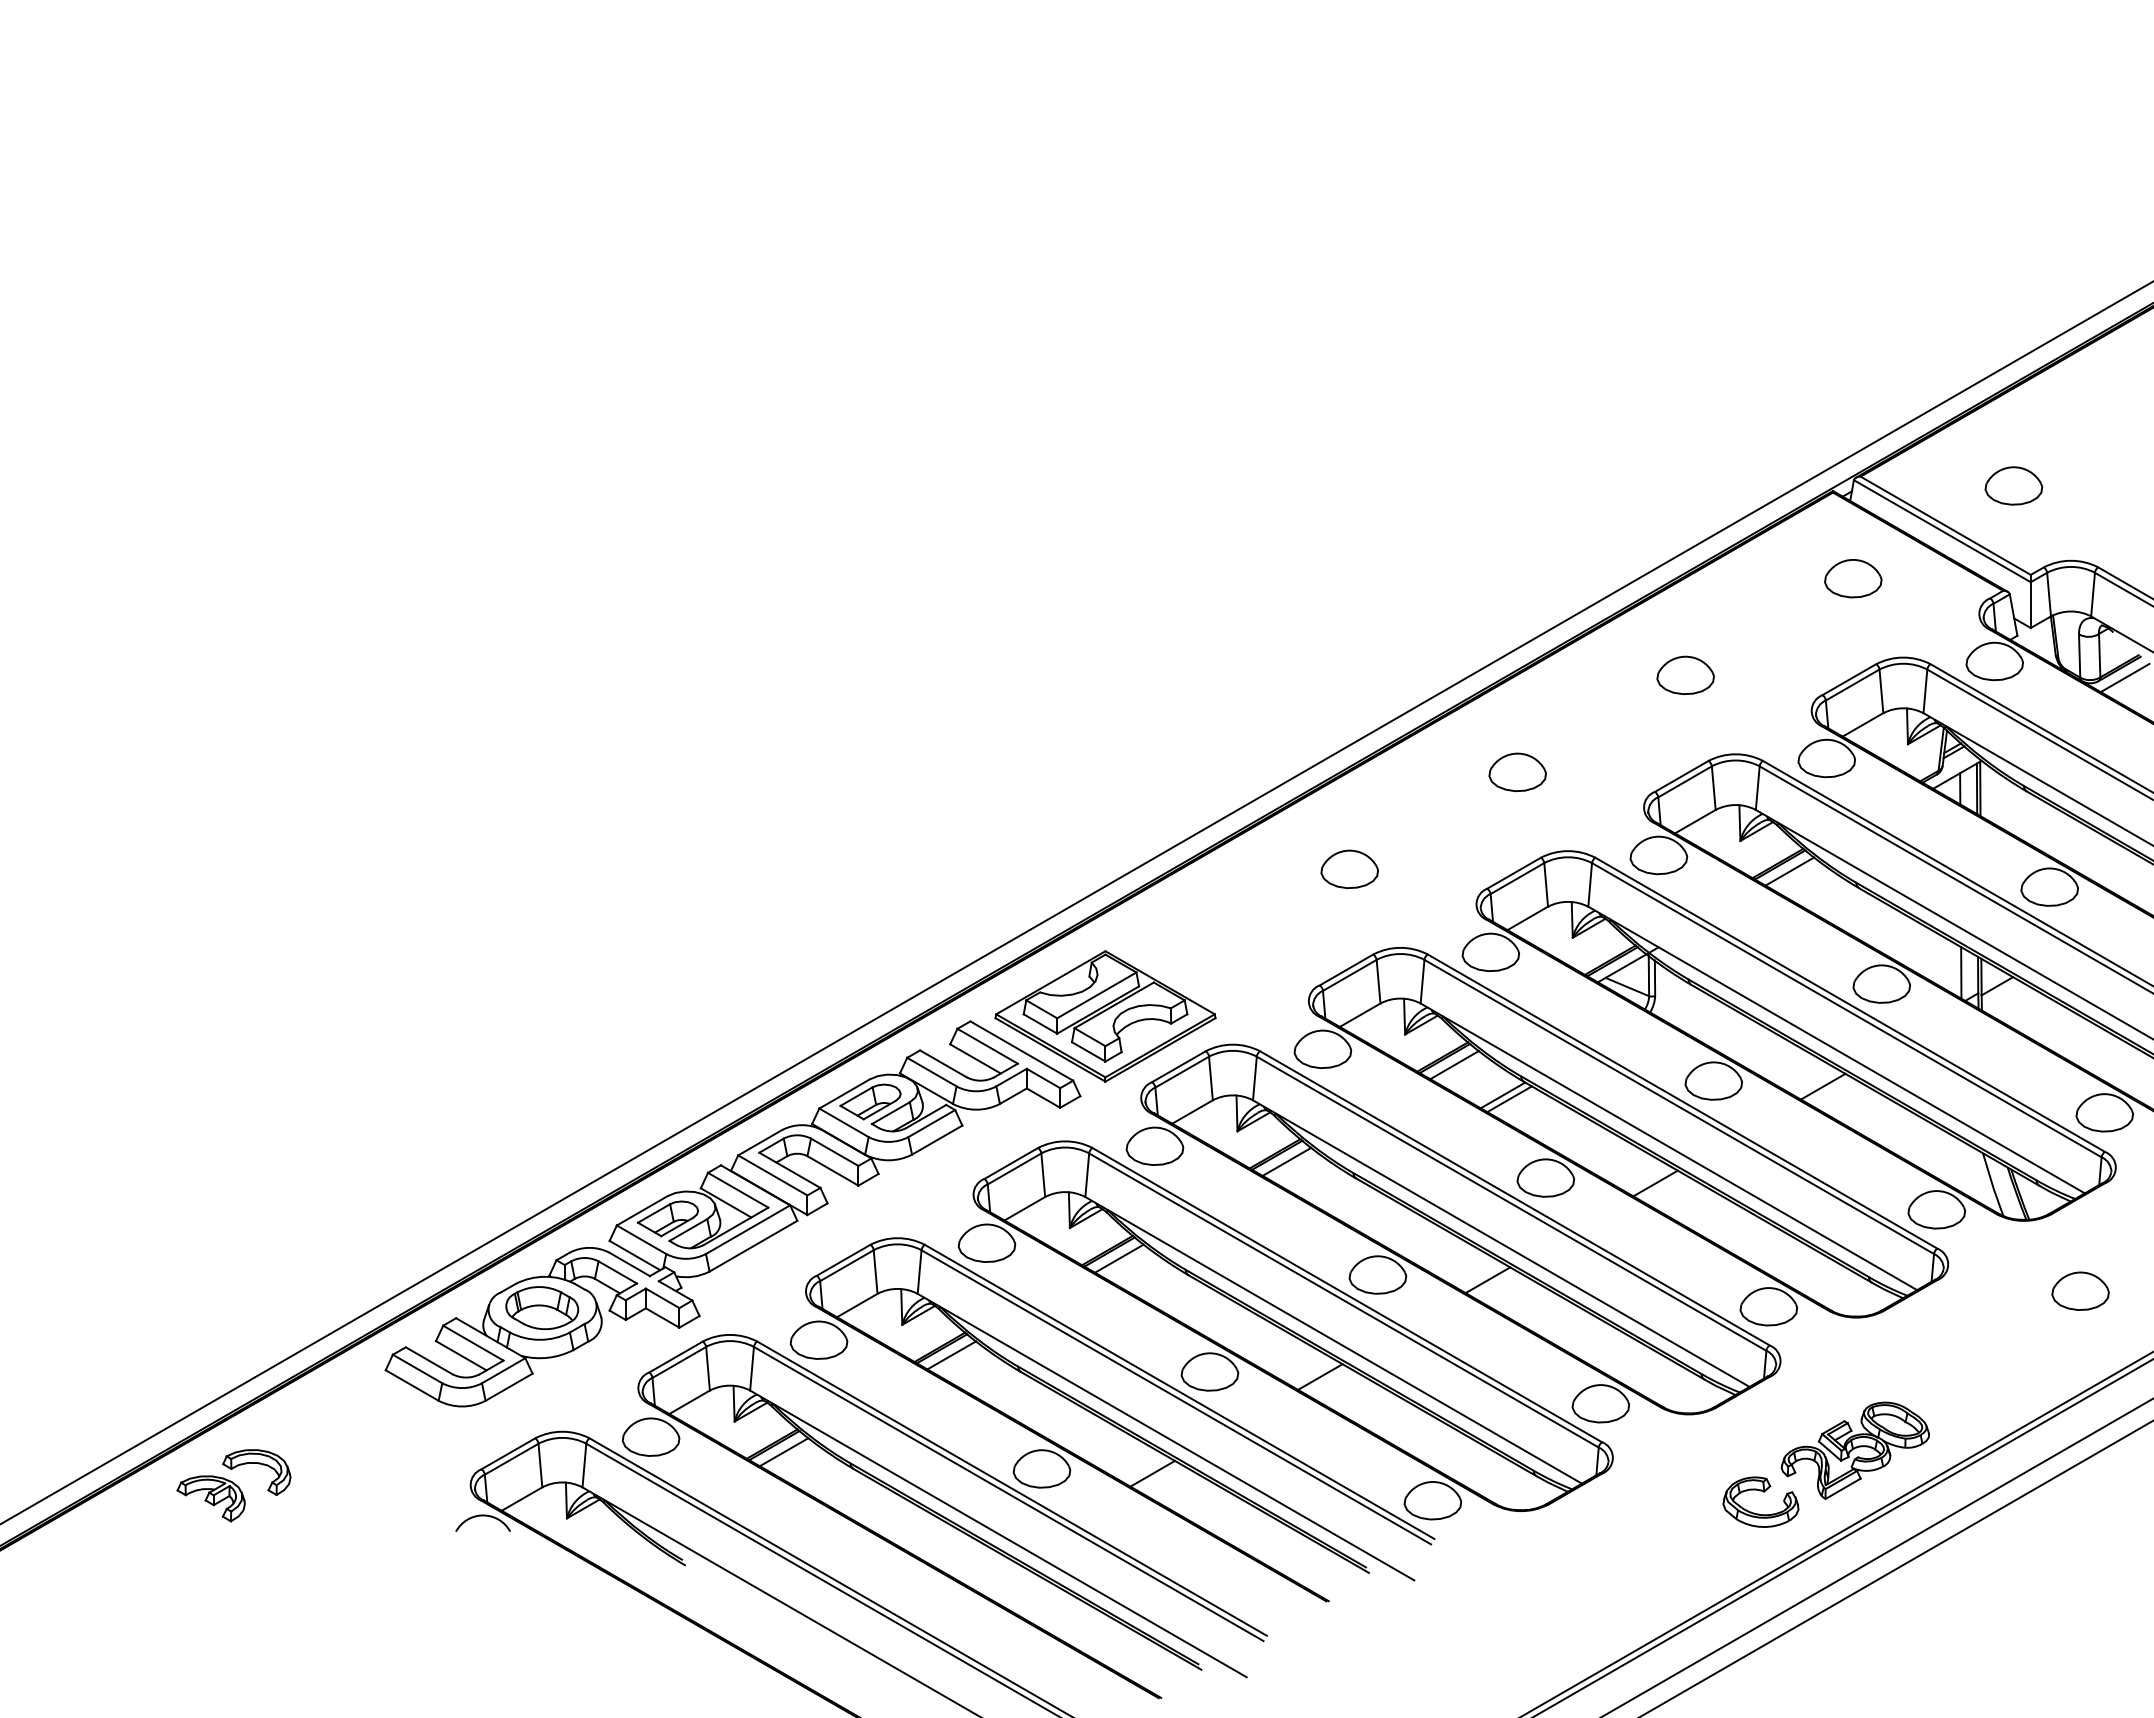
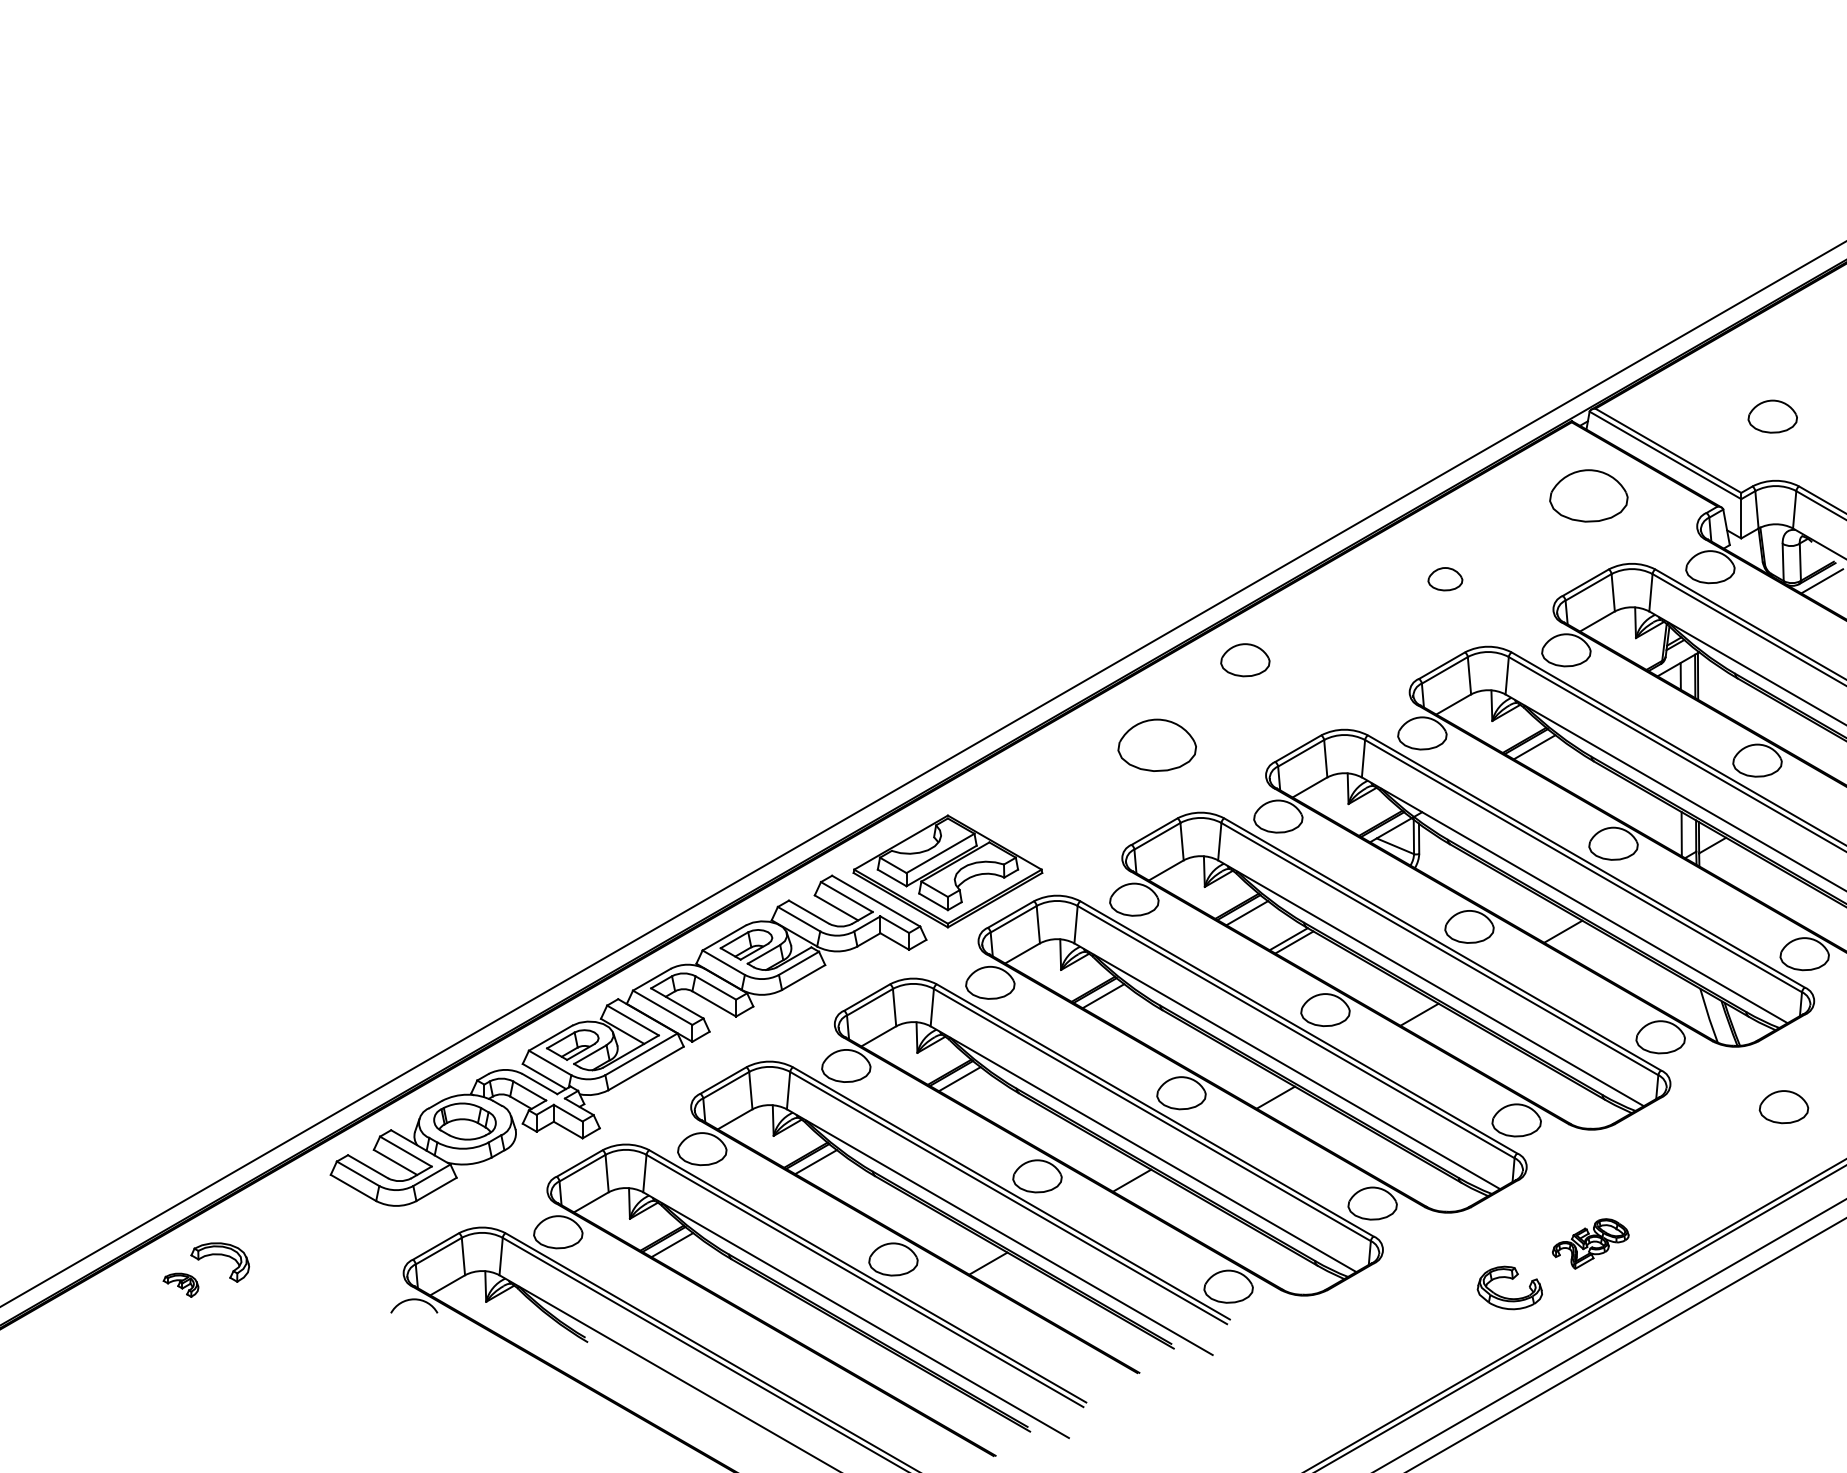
part: (2013, 485) -> (1772, 416), moved
part: (1853, 579) -> (1589, 496), size x1.6
part: (1685, 675) -> (1445, 579), size x0.7
part: (1517, 772) -> (1245, 660), moved
part: (1349, 869) -> (1157, 745), size x1.6
part: (1854, 1450) -> (1590, 1243), size x0.6
part: (210, 1499) -> (180, 1285), size x0.6

